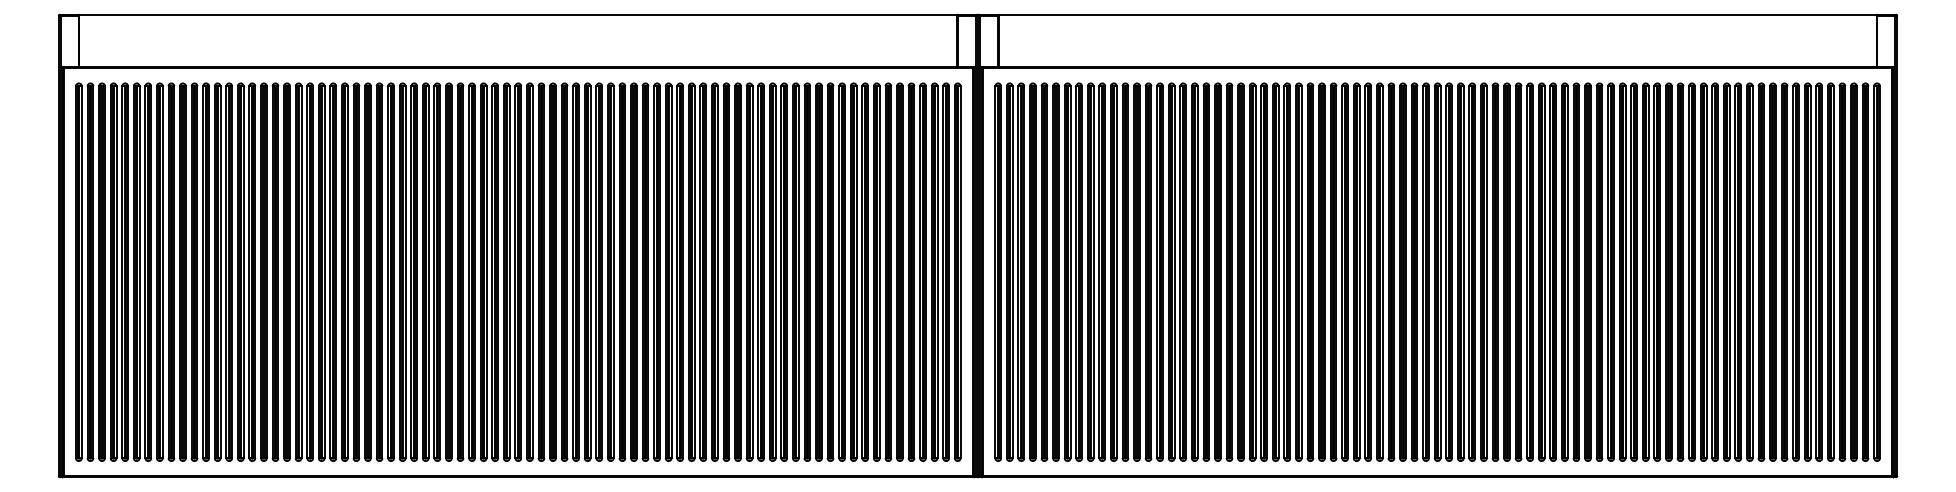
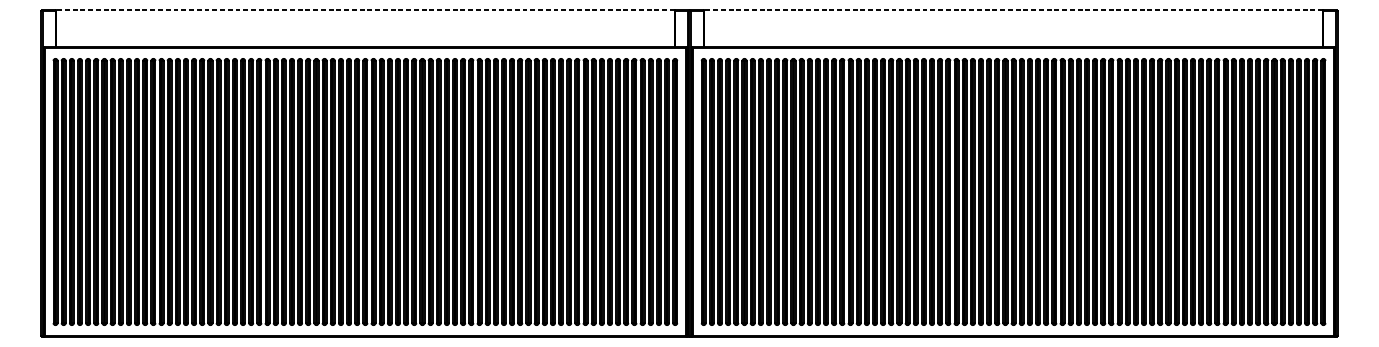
line: (518, 14) -> (365, 10), solid -> dashed
line: (1437, 14) -> (1013, 10), solid -> dashed

